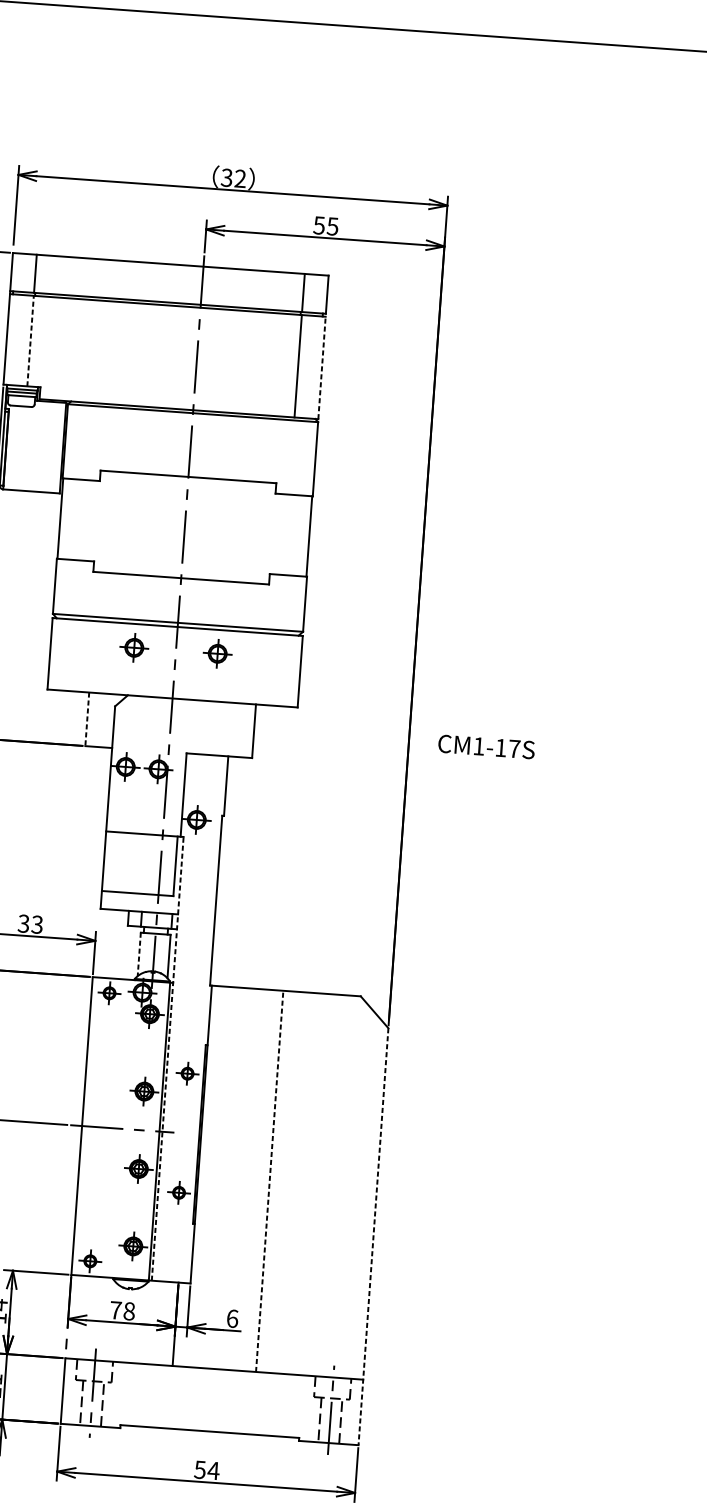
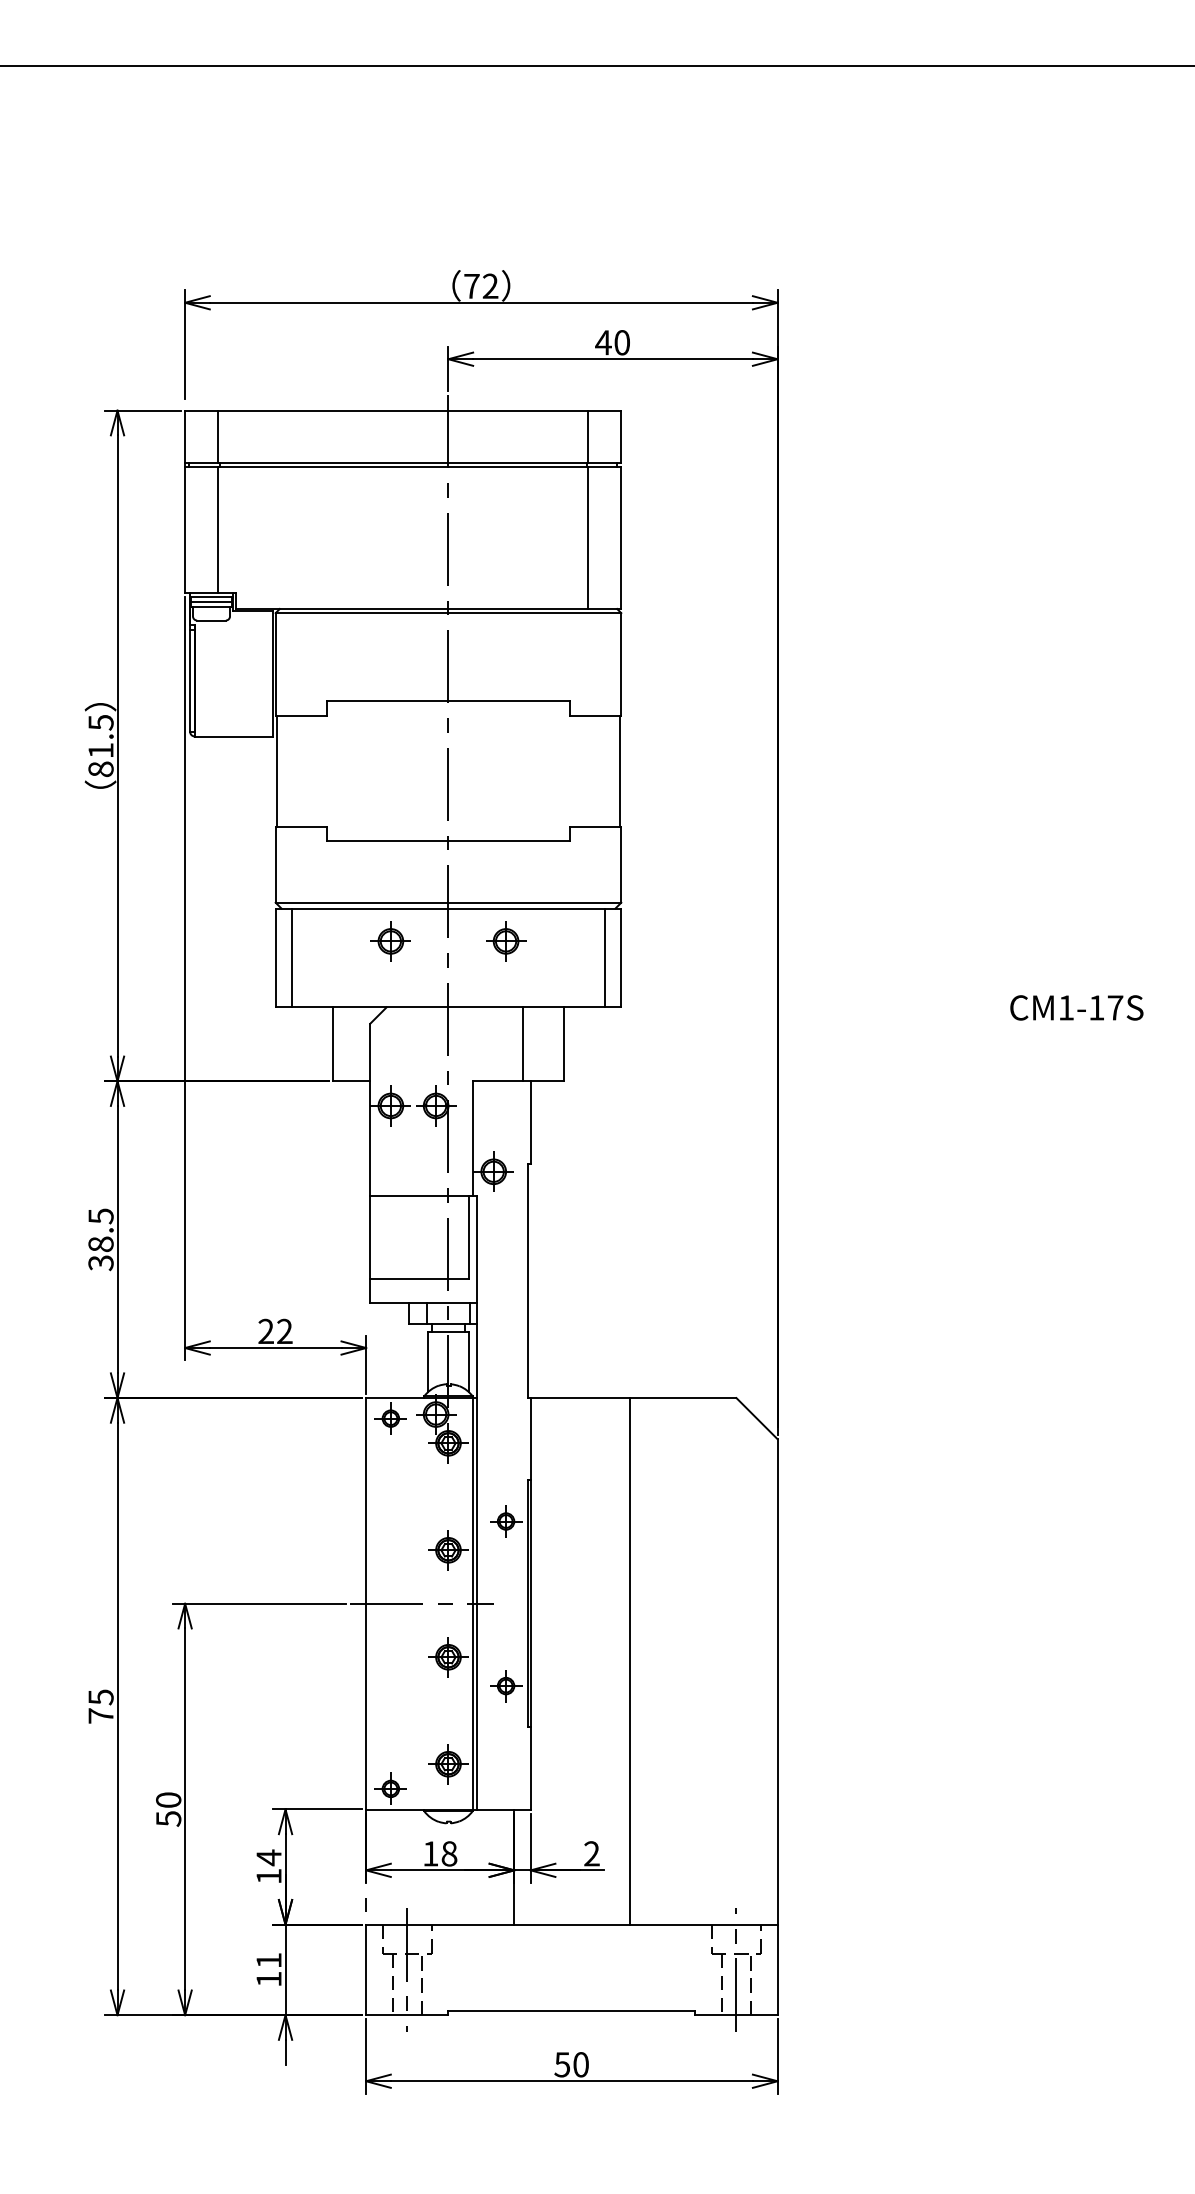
text: (226, 177) -> (471, 286), 32 -> 72
text: (325, 225) -> (612, 342), 55 -> 40
line: (30, 341) -> (218, 530), dashed -> solid
line: (322, 368) -> (621, 538), dashed -> solid
line: (62, 654) -> (292, 957), added
line: (288, 670) -> (604, 957), added
line: (87, 719) -> (333, 1044), dashed -> solid
line: (224, 729) -> (522, 1044), added
text: (486, 746) -> (1076, 1007), moved
text: (30, 924) -> (275, 1331), 33 -> 22
line: (138, 954) -> (427, 1362), dashed -> solid
line: (167, 1059) -> (477, 1503), dashed -> solid
line: (269, 1180) -> (629, 1660), dashed -> solid
line: (373, 1236) -> (777, 1727), dashed -> solid
text: (115, 1310) -> (430, 1853), 78 -> 18
text: (232, 1318) -> (591, 1853), 6 -> 2
text: (213, 1470) -> (580, 2064), 54 -> 50

